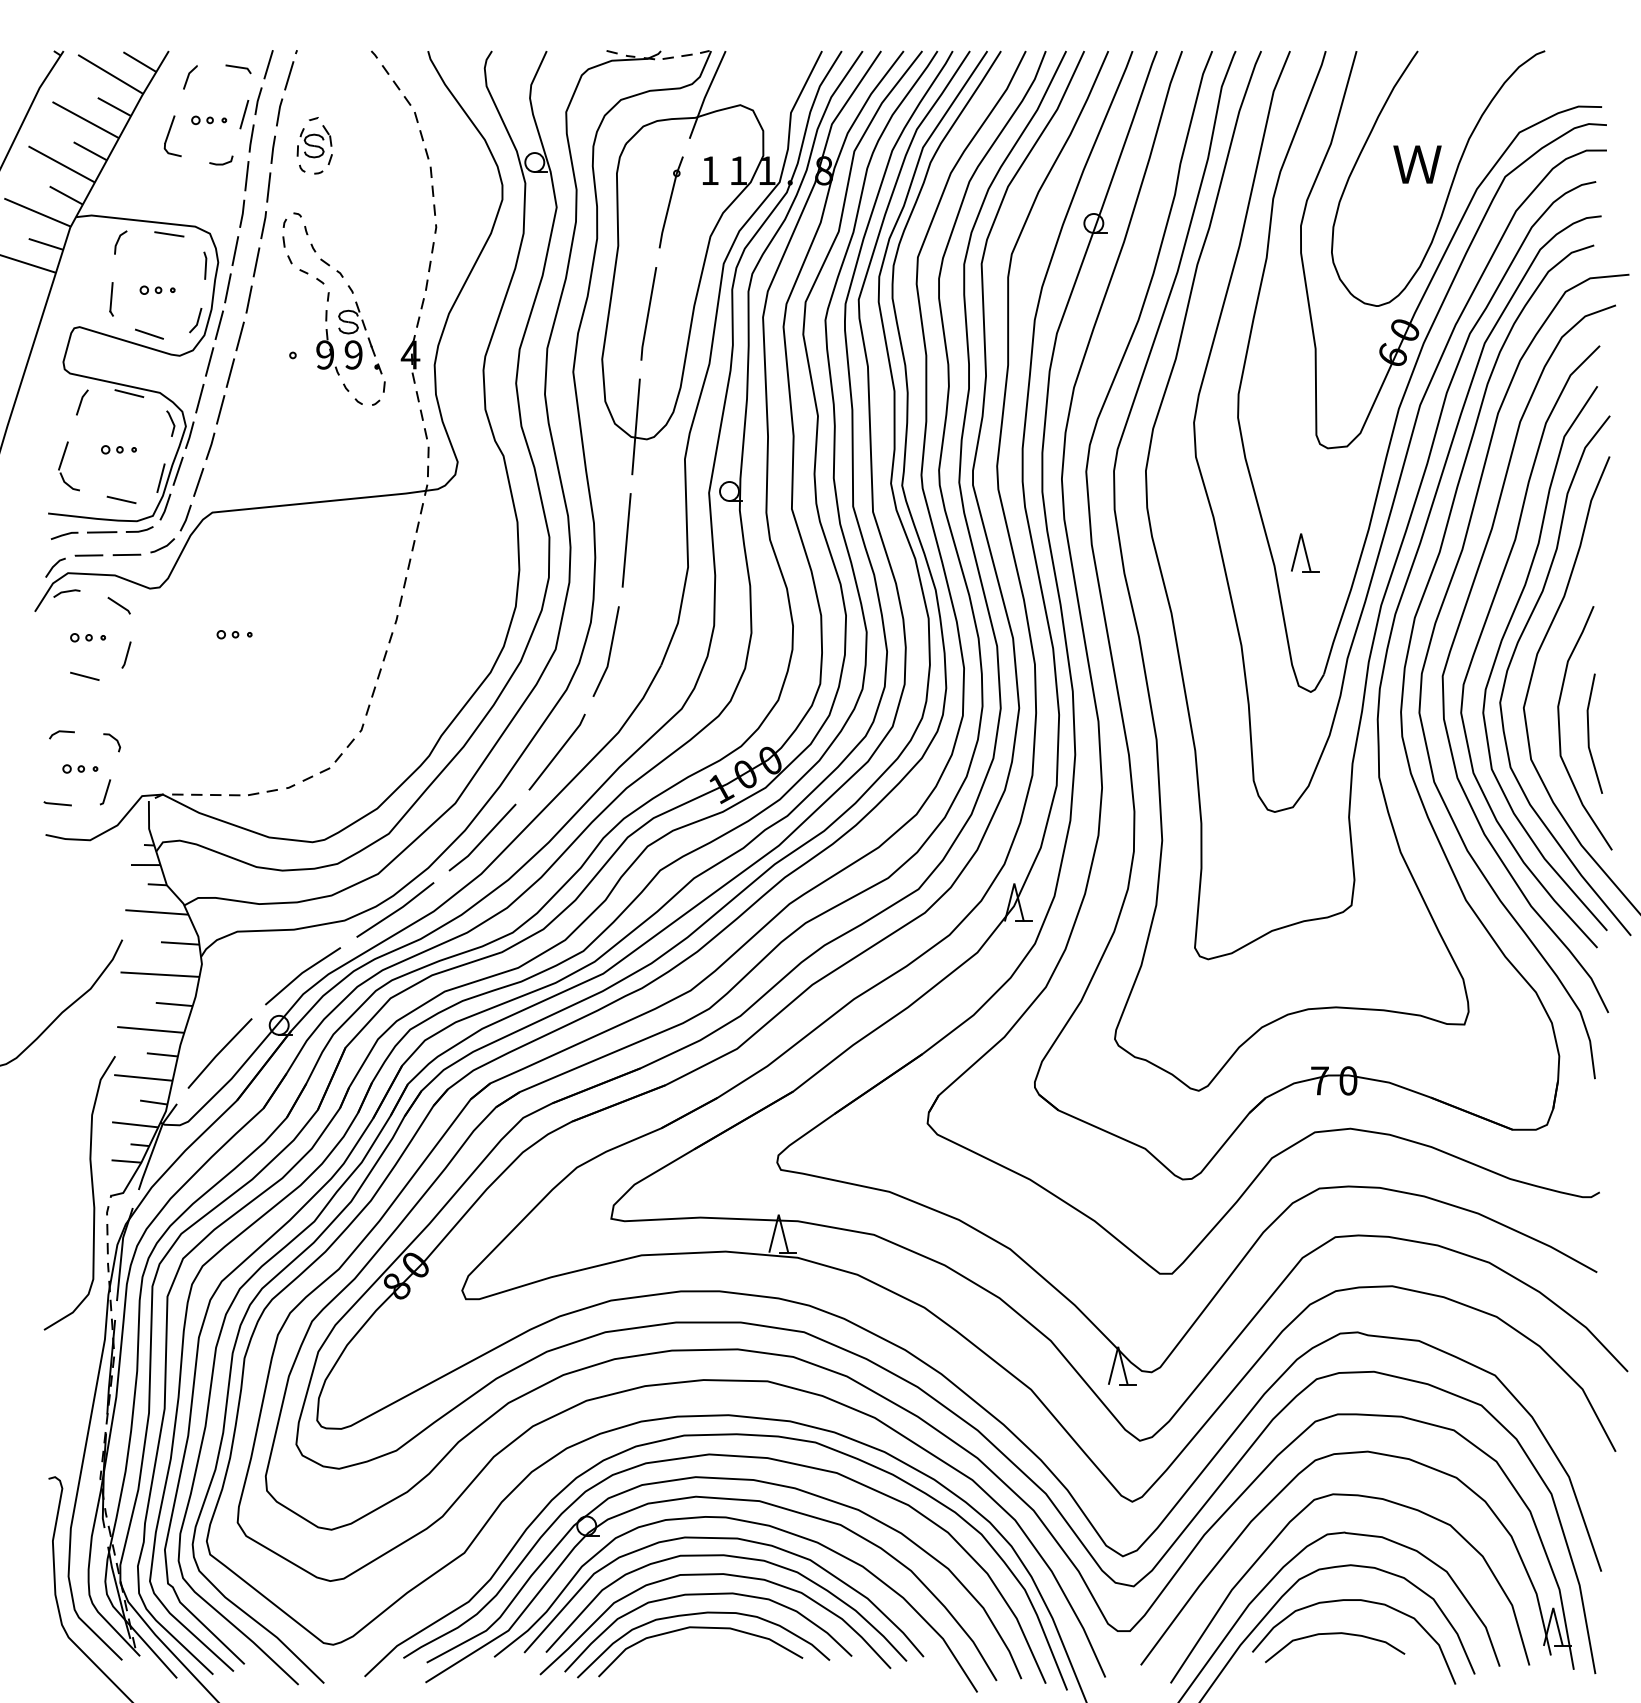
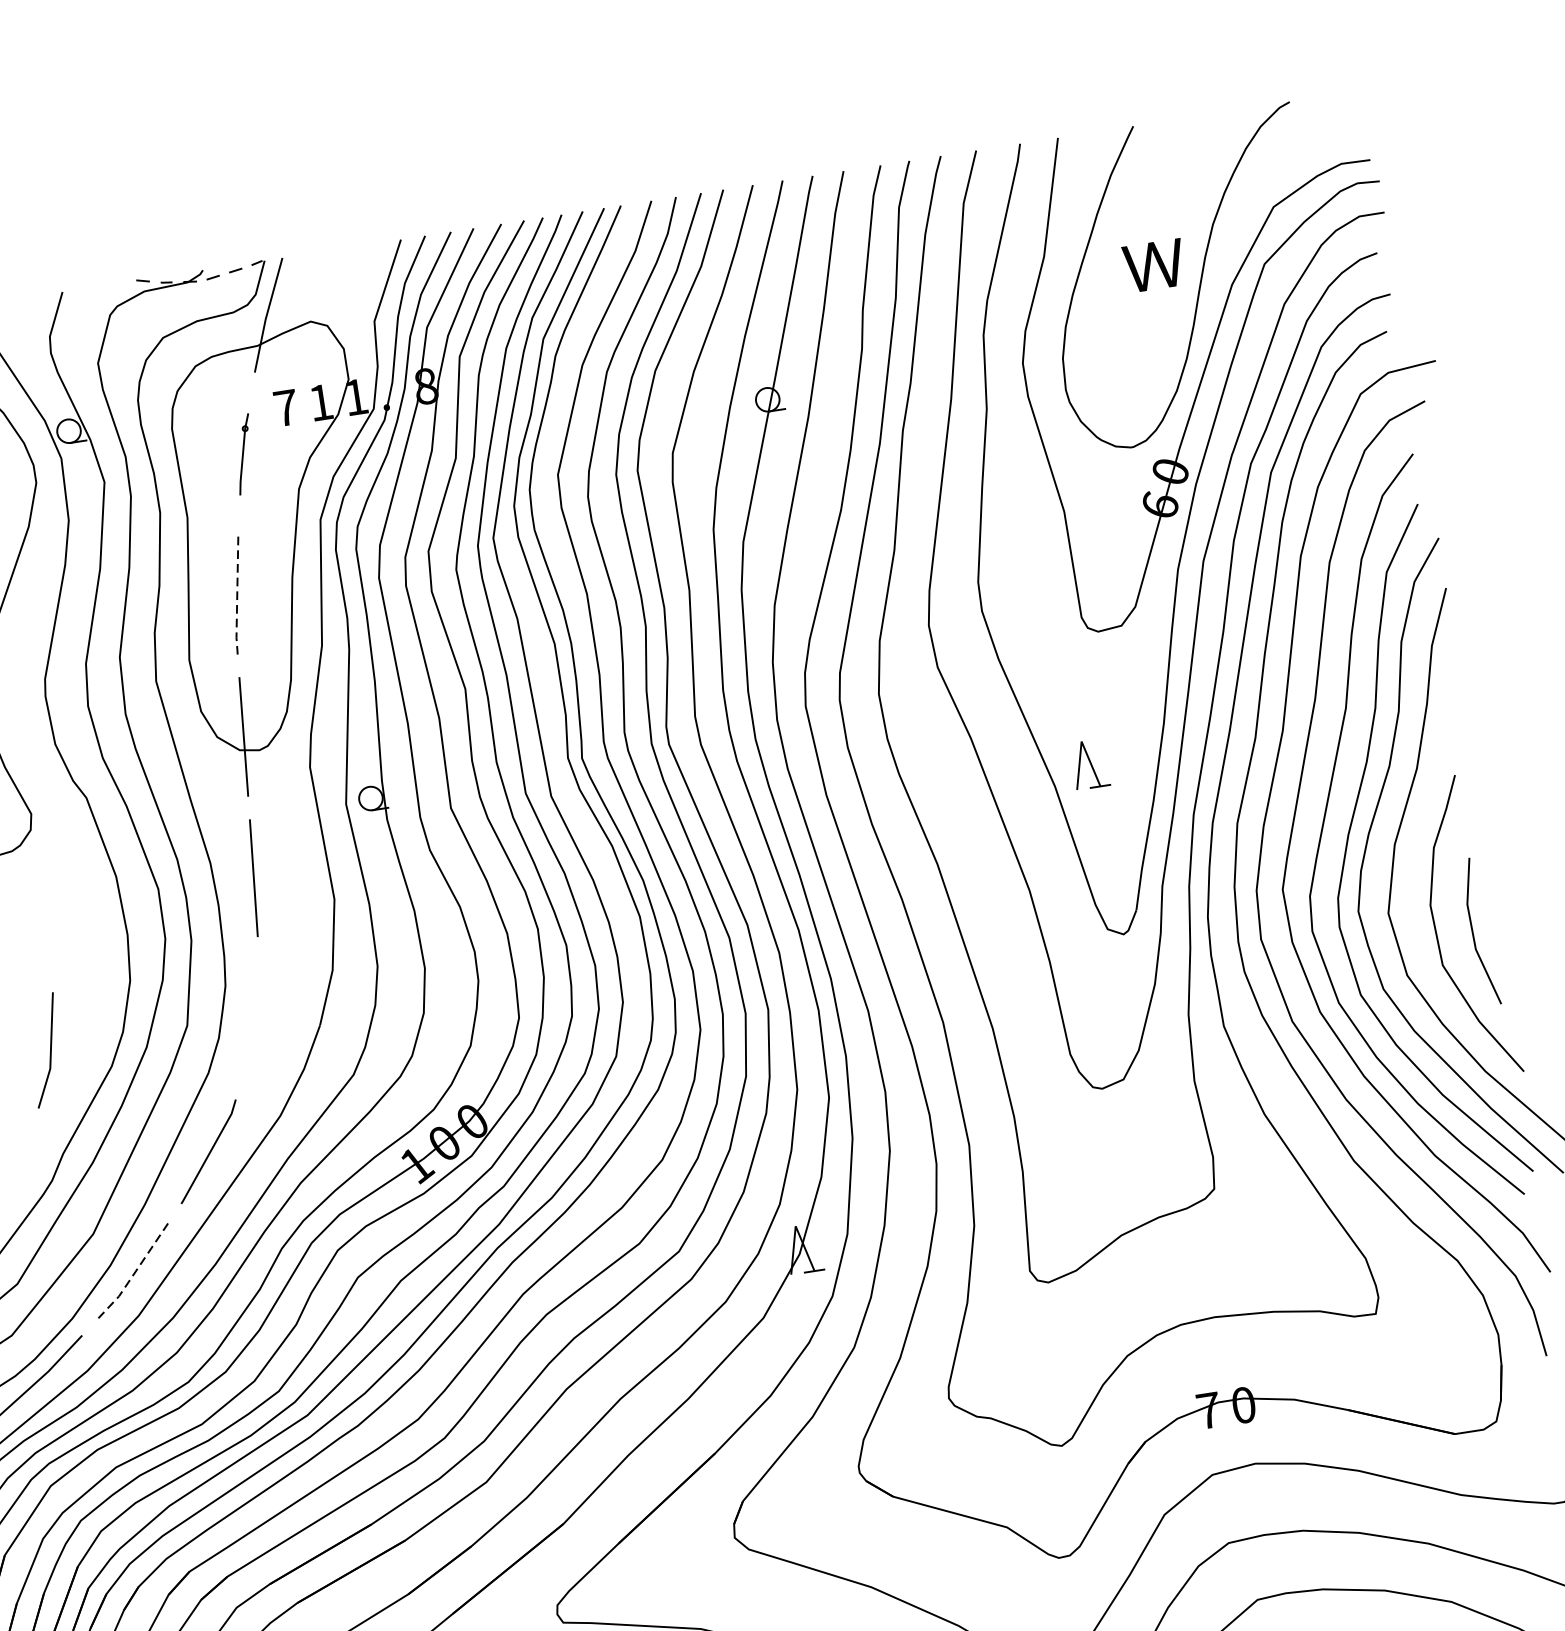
text: (710, 170) -> (286, 407), 1 -> 7
part: (670, 202) -> (243, 454), size x0.7
line: (648, 314) -> (237, 596), solid -> dashed
line: (609, 651) -> (49, 1049), moved
line: (482, 839) -> (133, 1273), solid -> dashed

